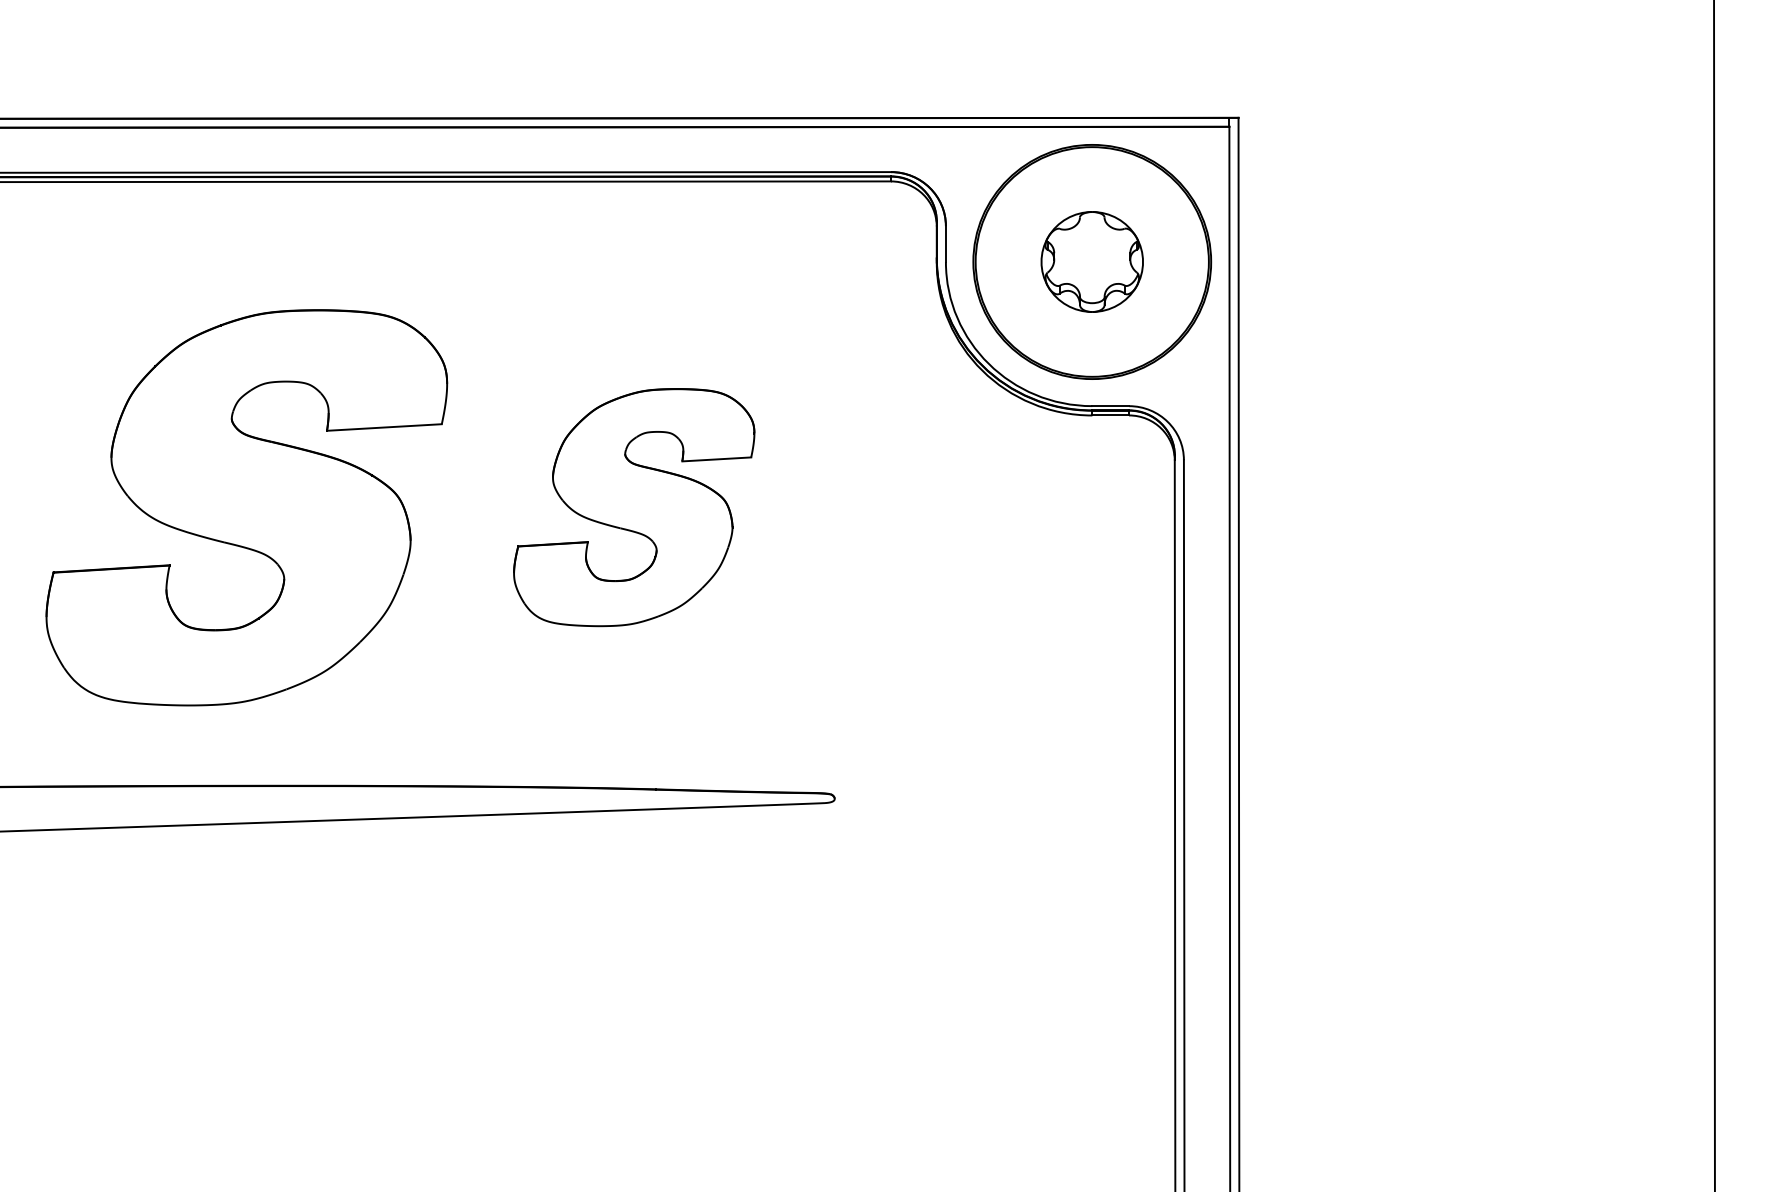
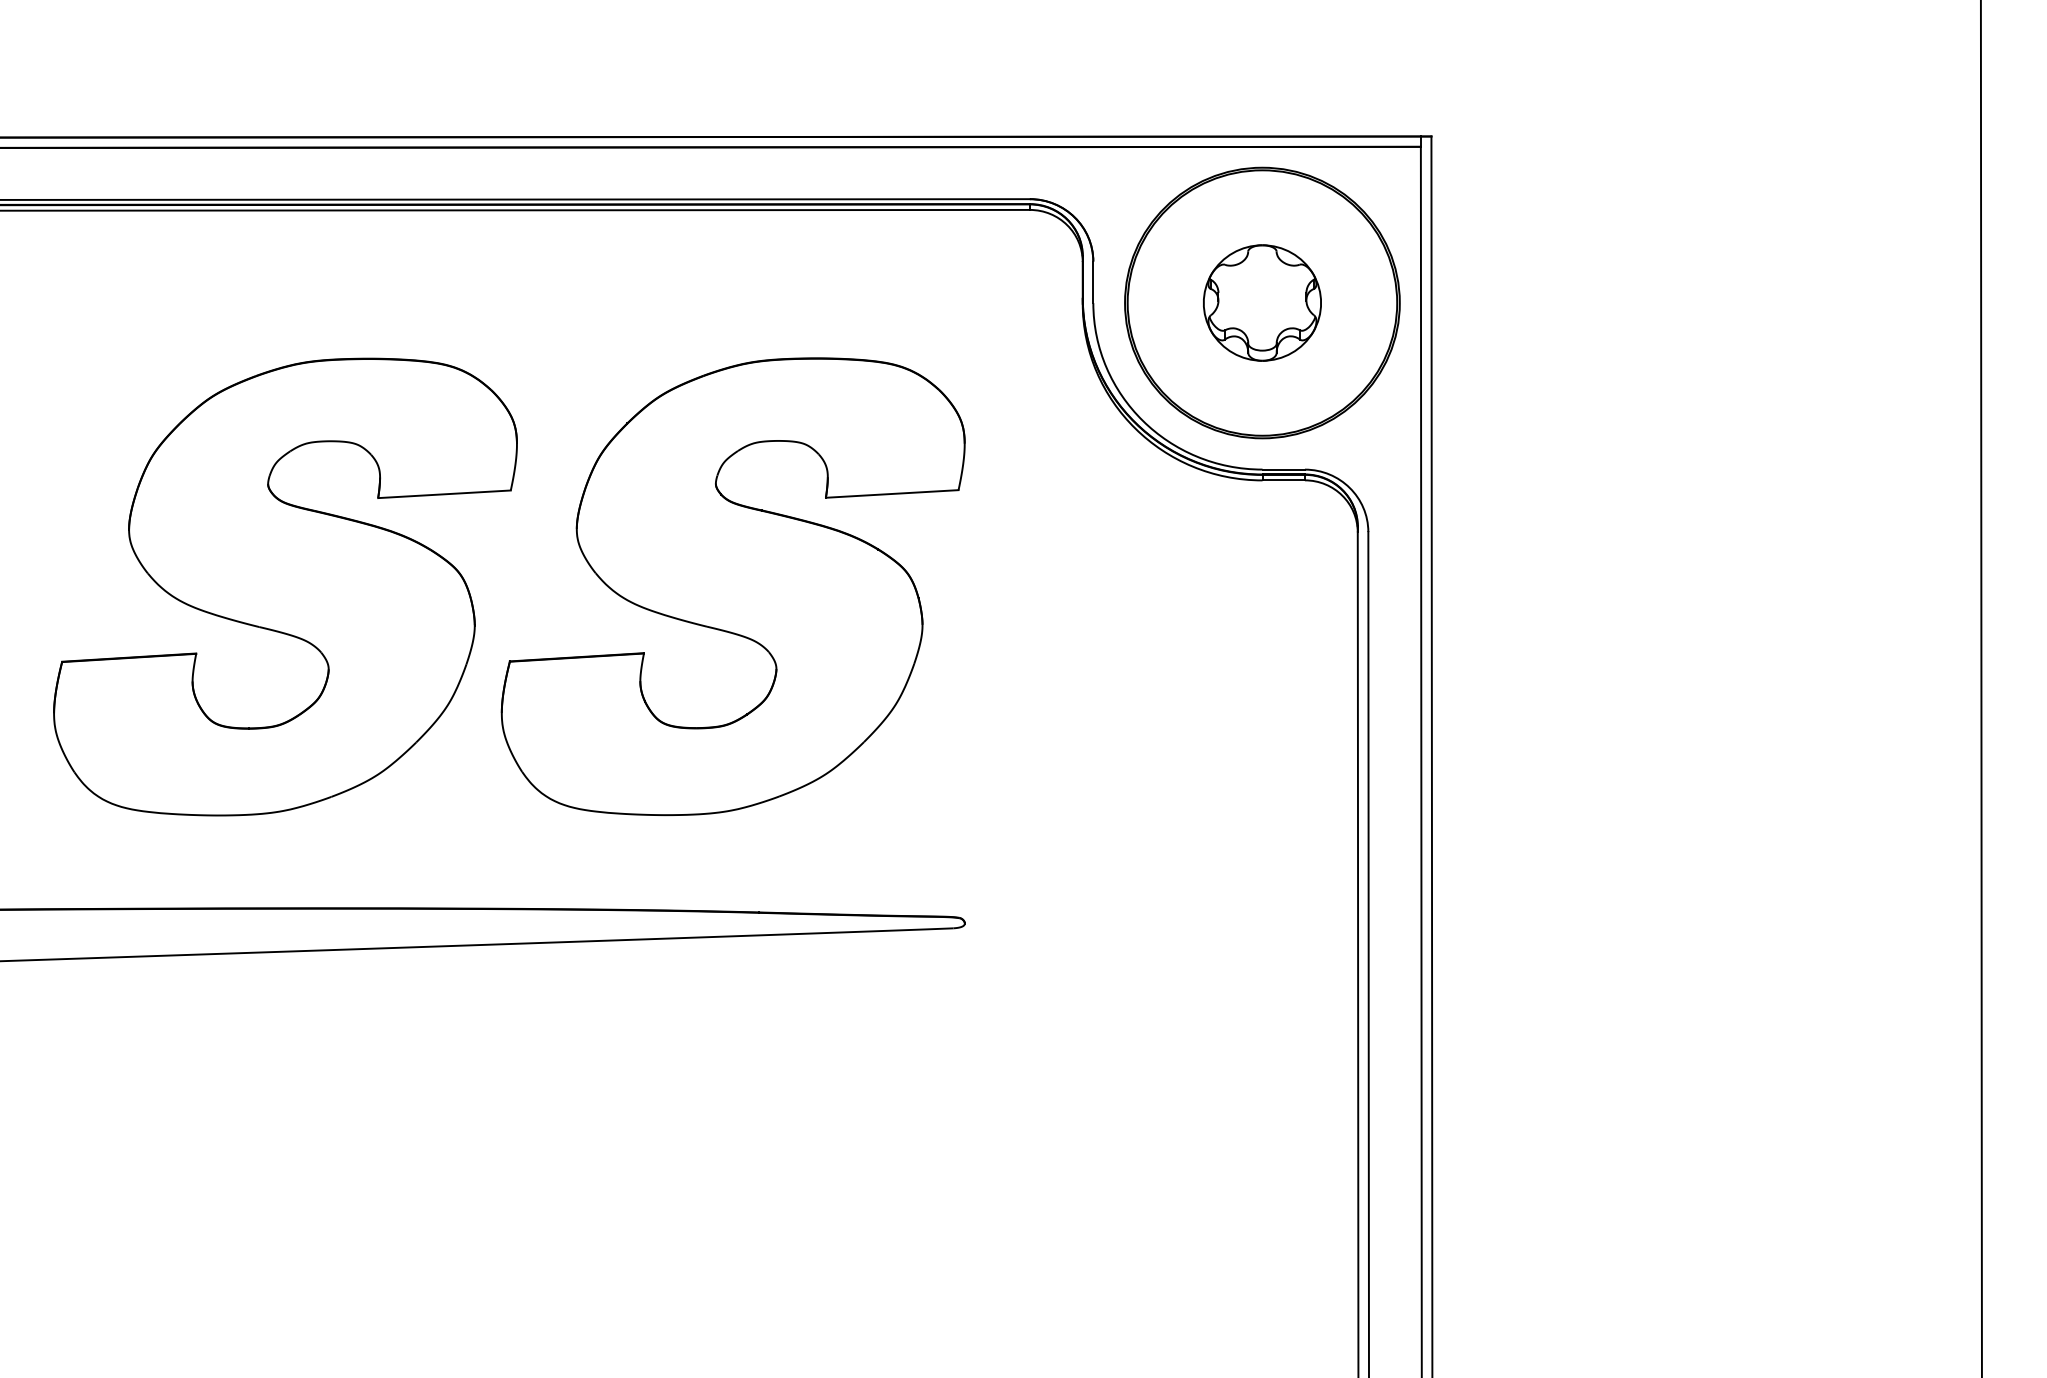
part: (633, 507) -> (732, 586), size x1.67

